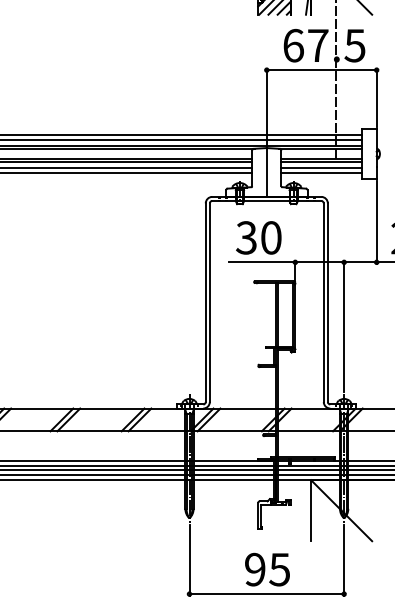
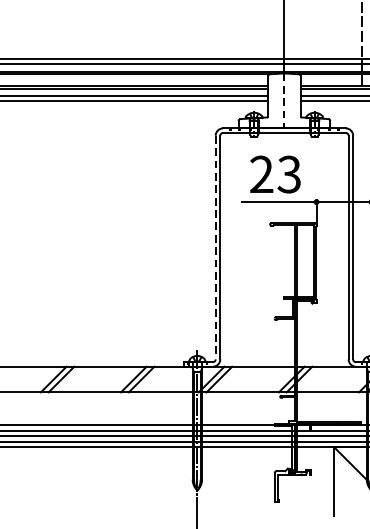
line: (266, 172) -> (284, 100), solid -> dashed
text: (258, 237) -> (275, 174), 30 -> 23
line: (205, 303) -> (215, 248), solid -> dashed

